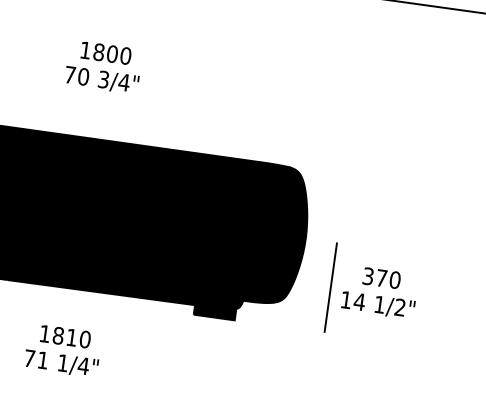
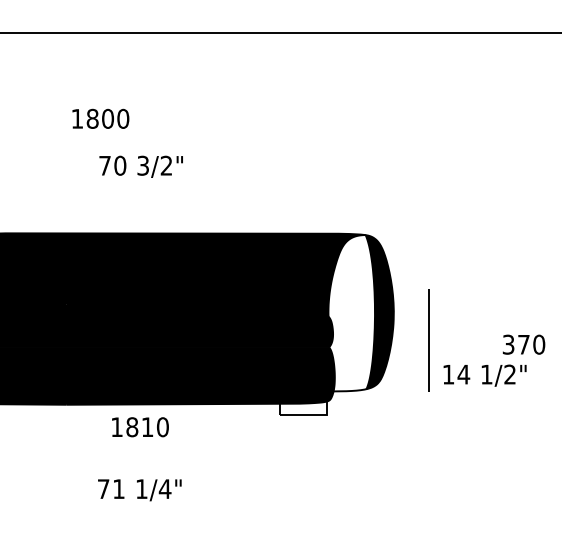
text: (105, 52) -> (100, 118), moved
text: (124, 82) -> (166, 165), 3/4" -> 3/2"
fill: (268, 234) -> (351, 313), removed
text: (381, 278) -> (523, 344), moved
line: (329, 287) -> (428, 340), moved
fill: (214, 311) -> (303, 407), removed
text: (65, 337) -> (140, 427), moved

